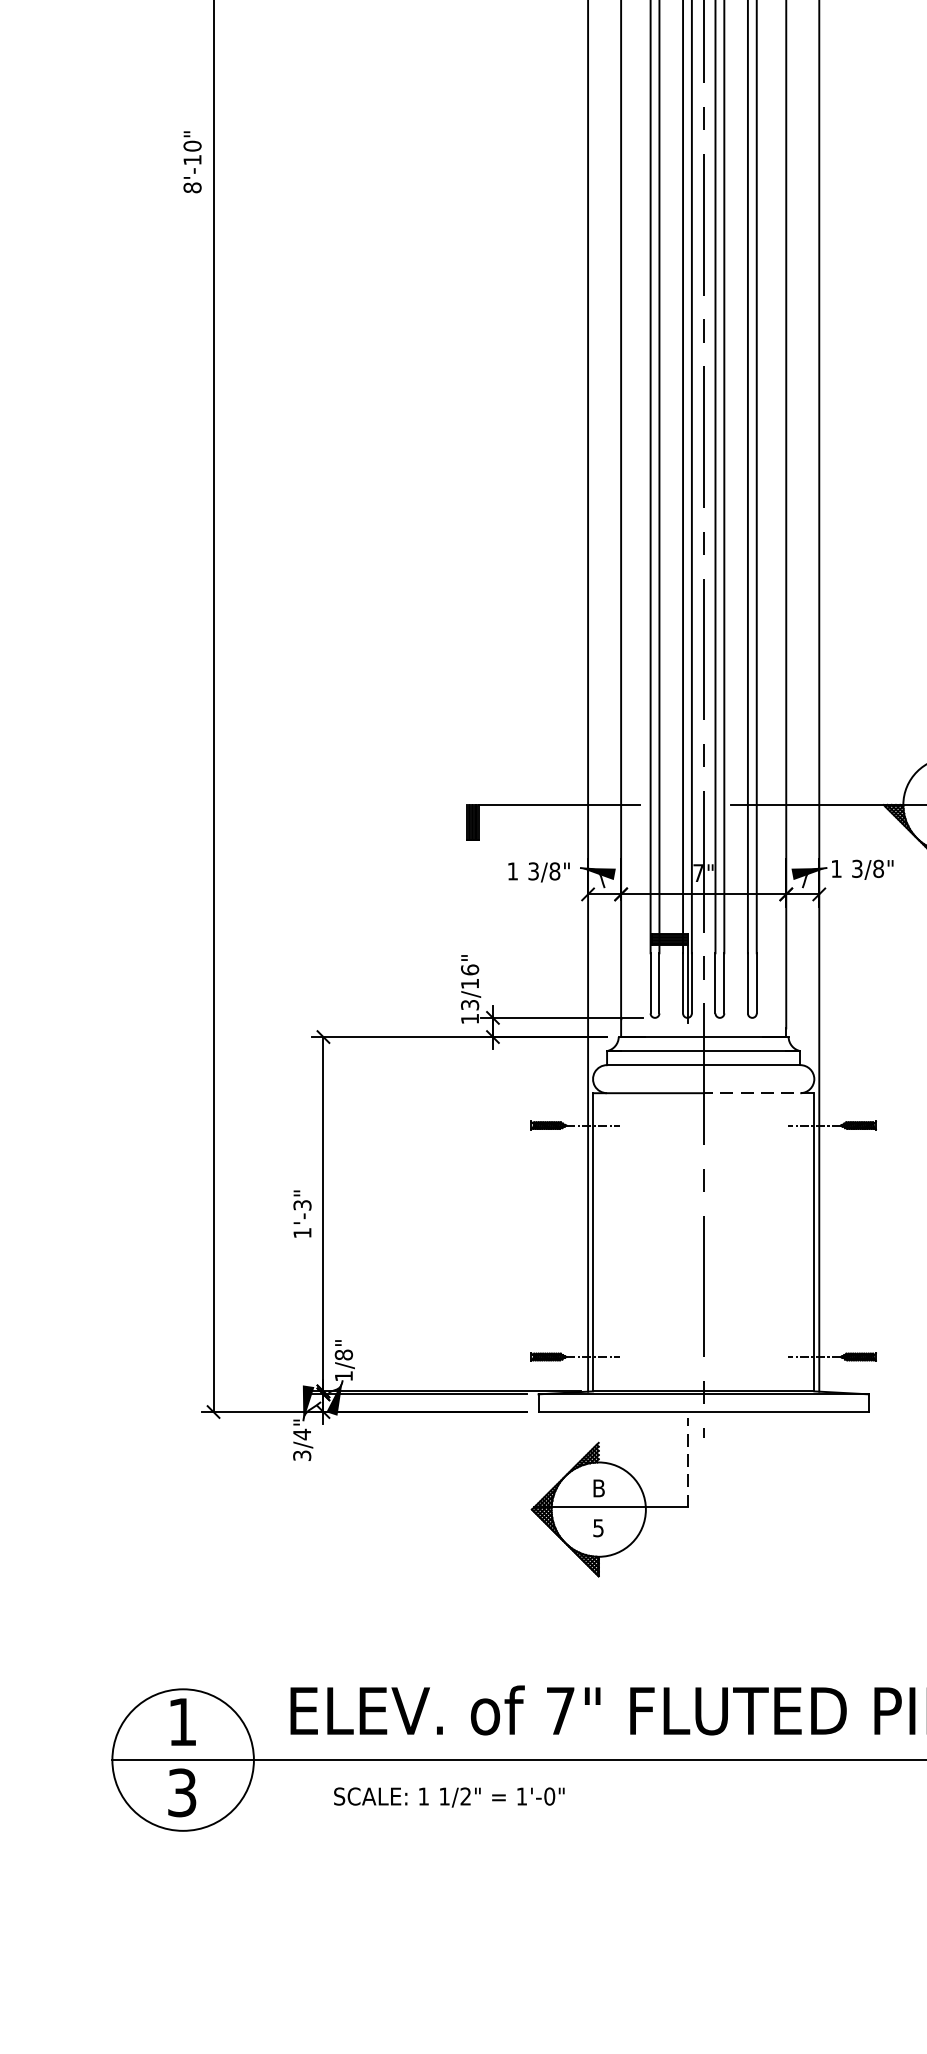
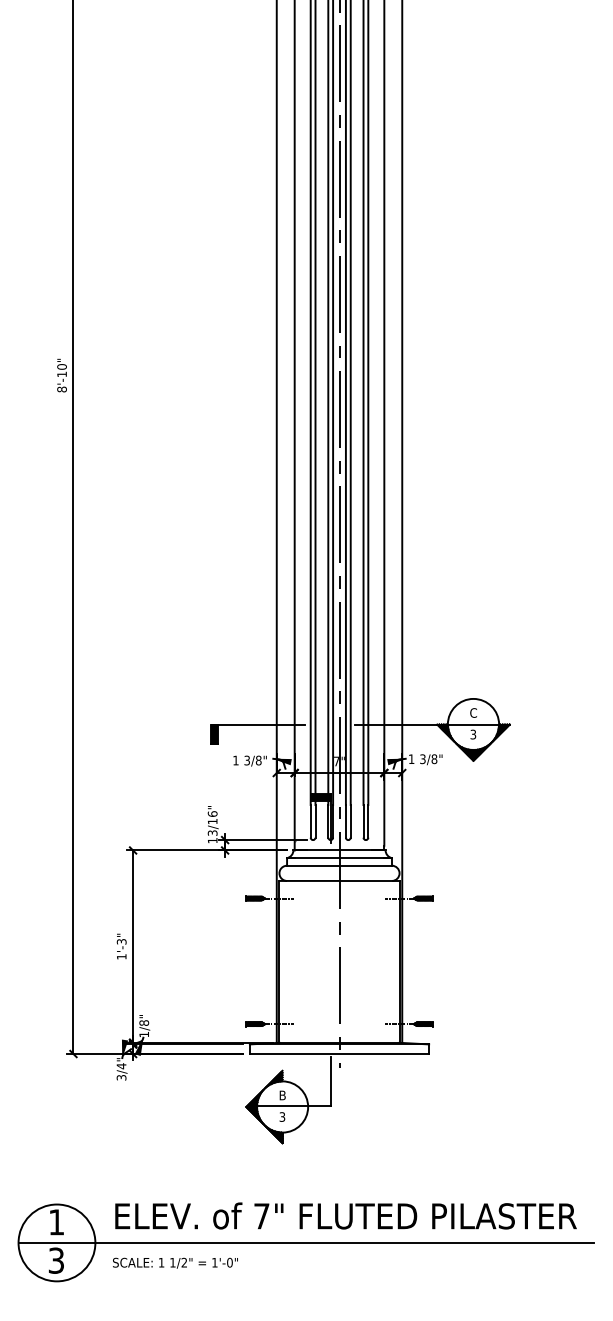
line: (758, 1092) -> (369, 880), dashed -> solid
line: (687, 1462) -> (330, 1081), dashed -> solid
text: (598, 1527) -> (282, 1116), 5 -> 3
text: (449, 1796) -> (175, 1262), moved

